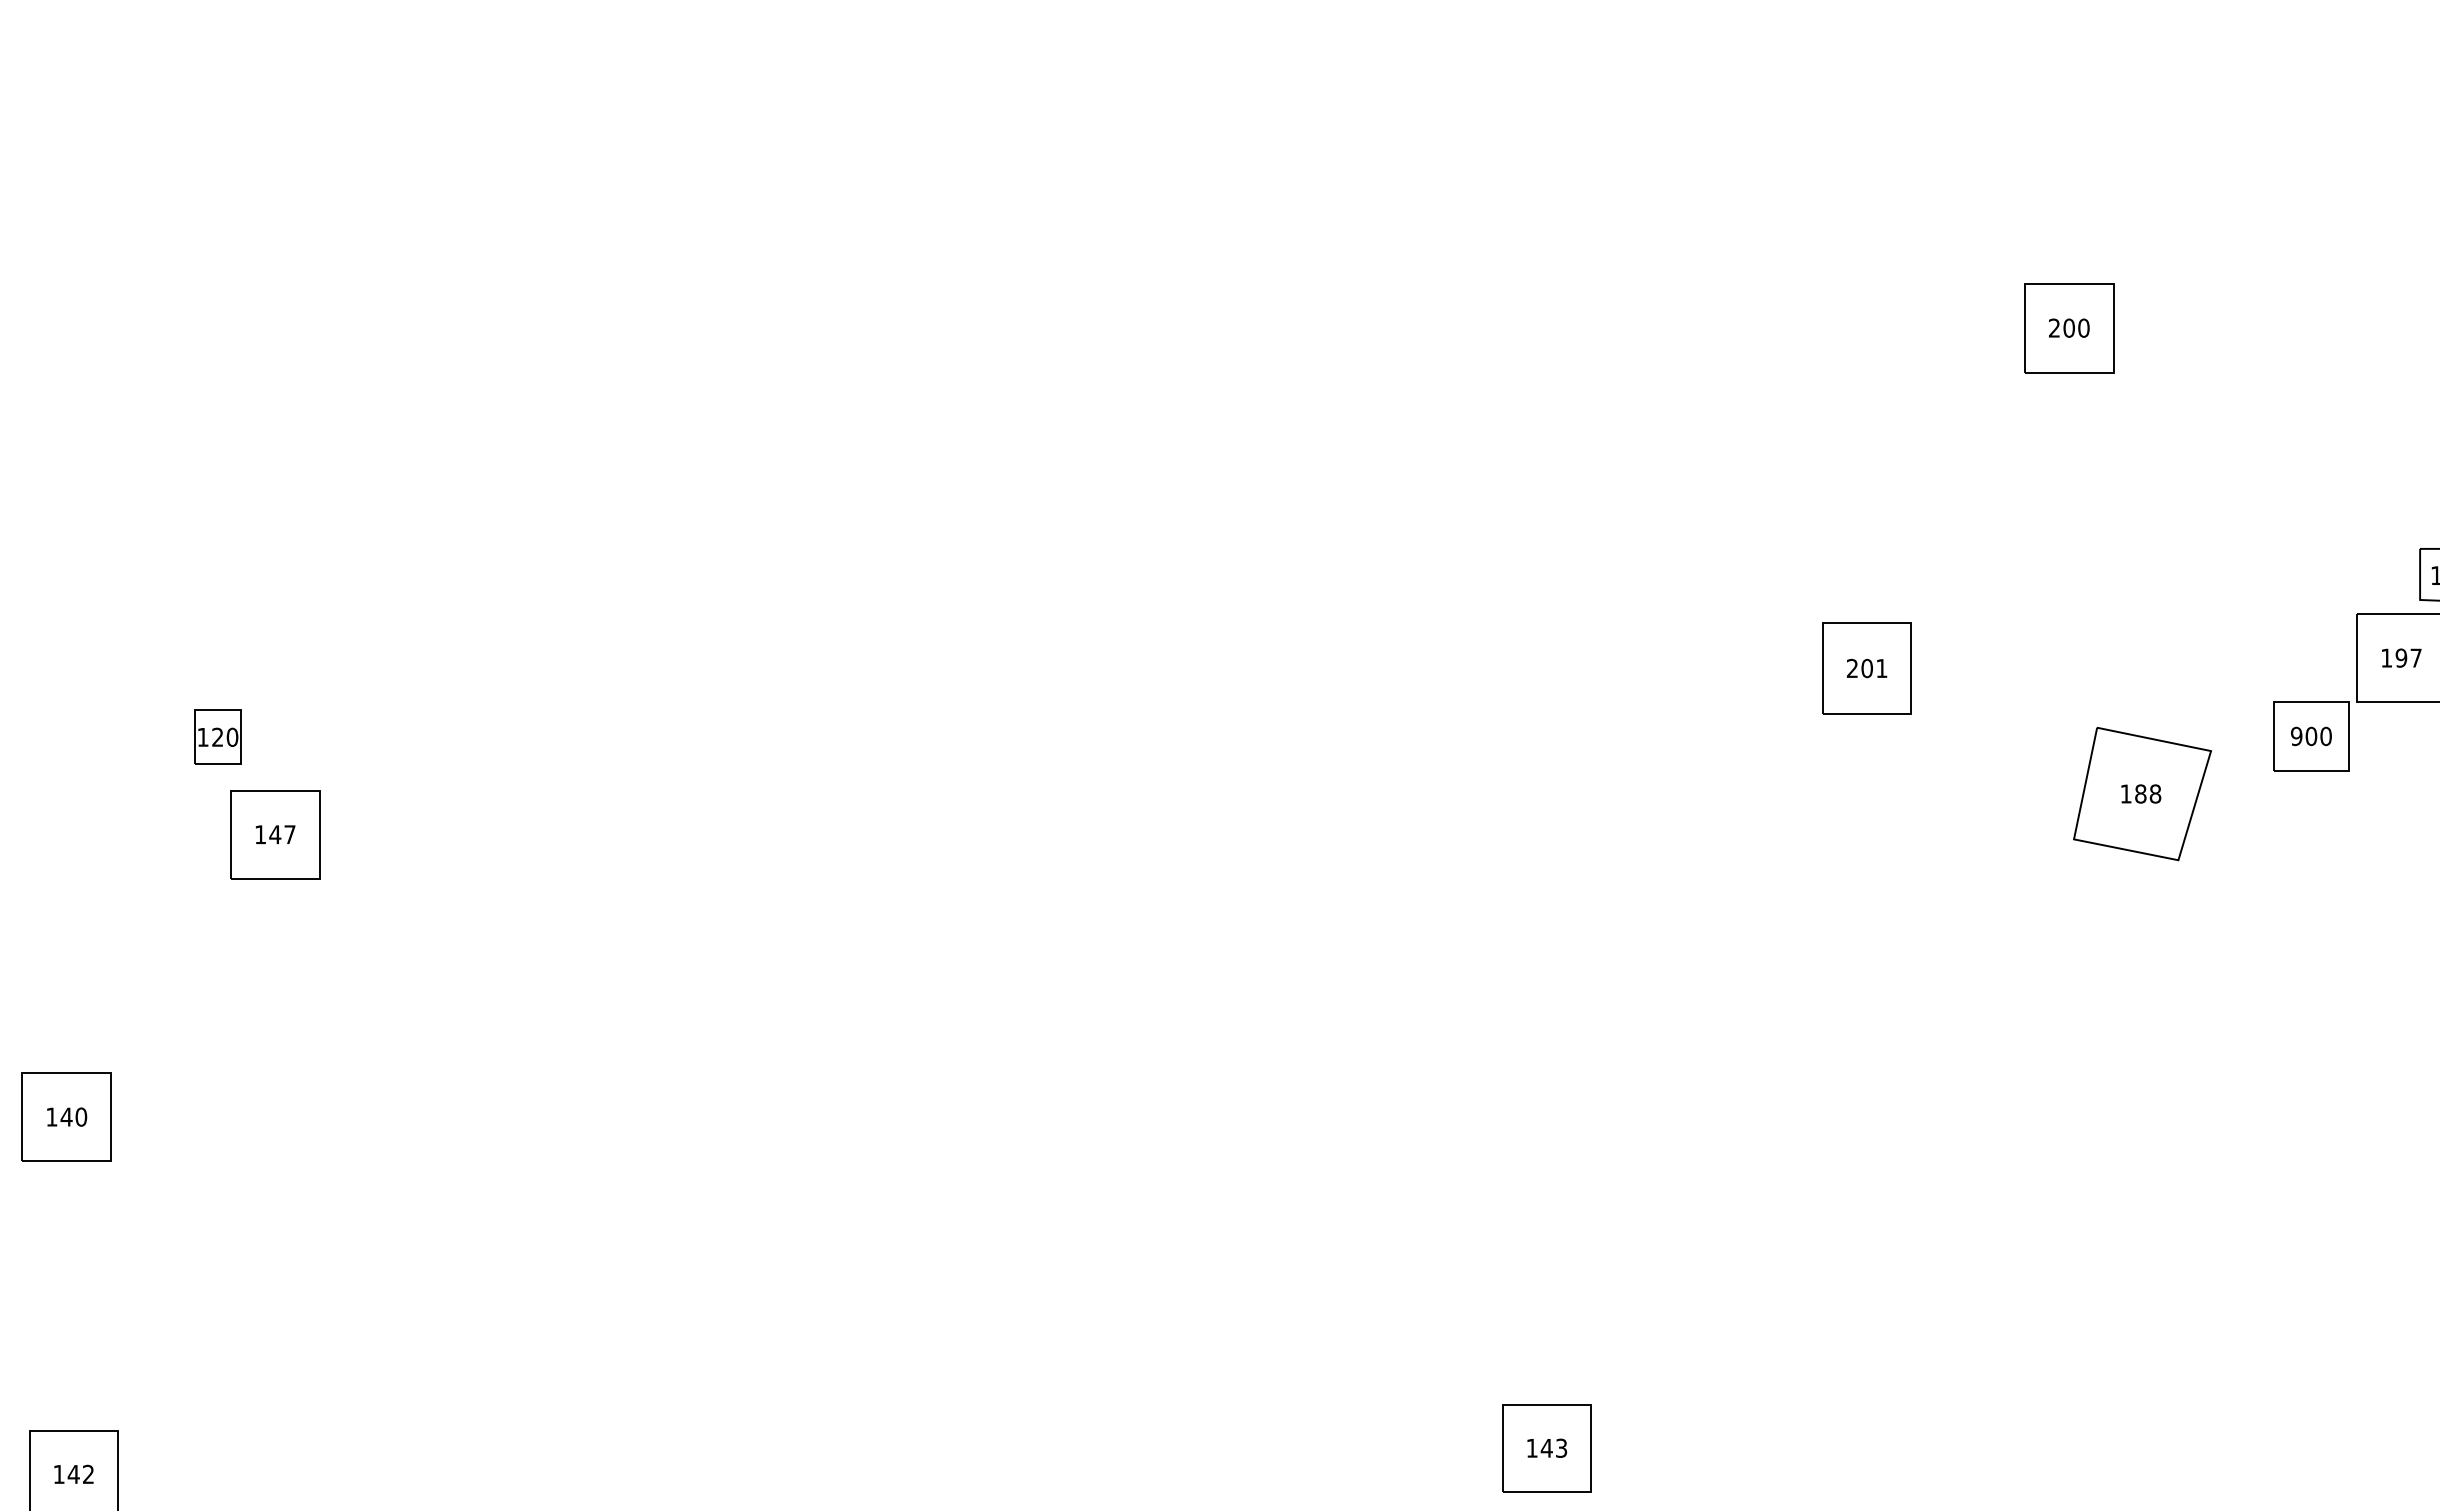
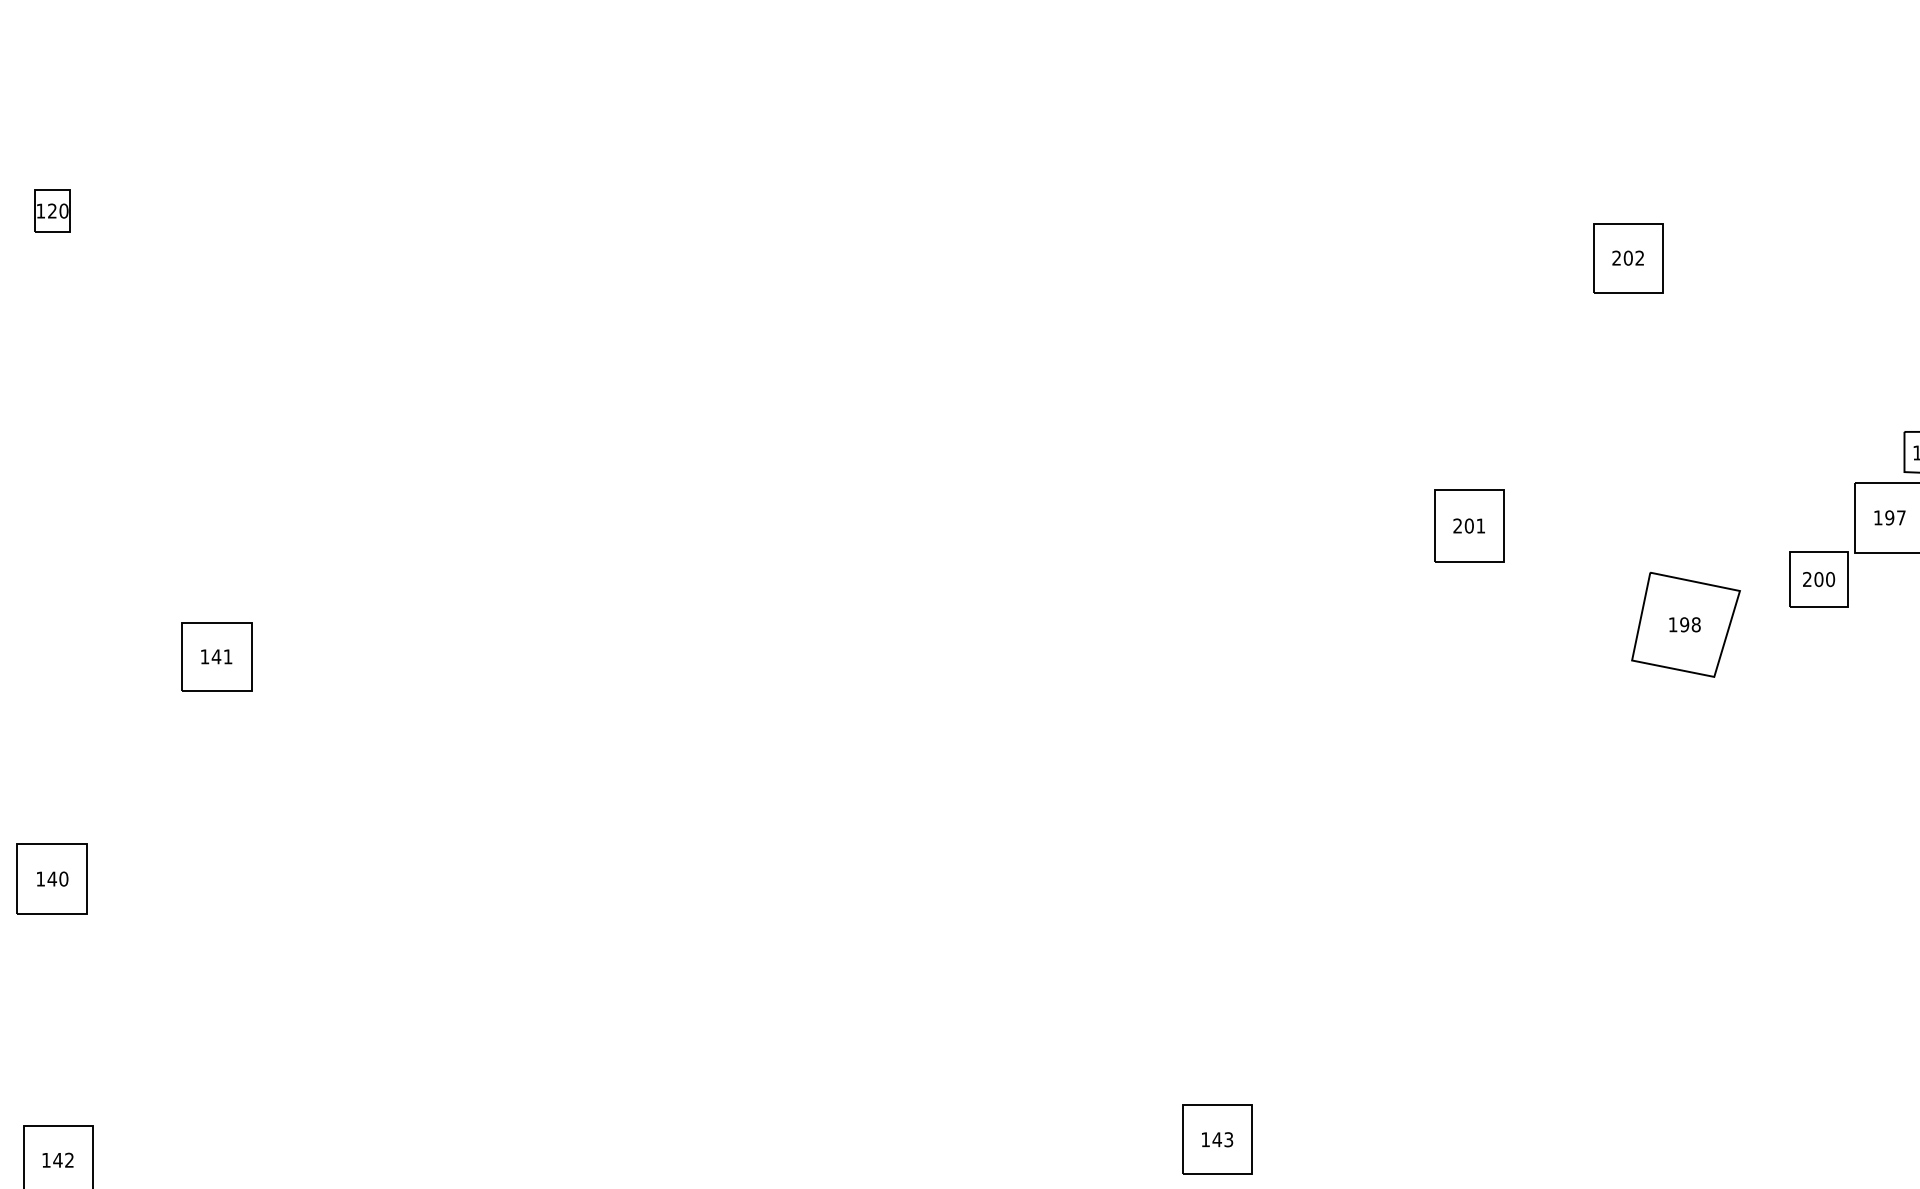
text: (2083, 327) -> (1639, 257), 200 -> 202
part: (217, 736) -> (52, 210), moved
text: (2296, 736) -> (1807, 579), 900 -> 200
text: (2140, 793) -> (1684, 624), 188 -> 198
text: (289, 834) -> (227, 656), 147 -> 141

